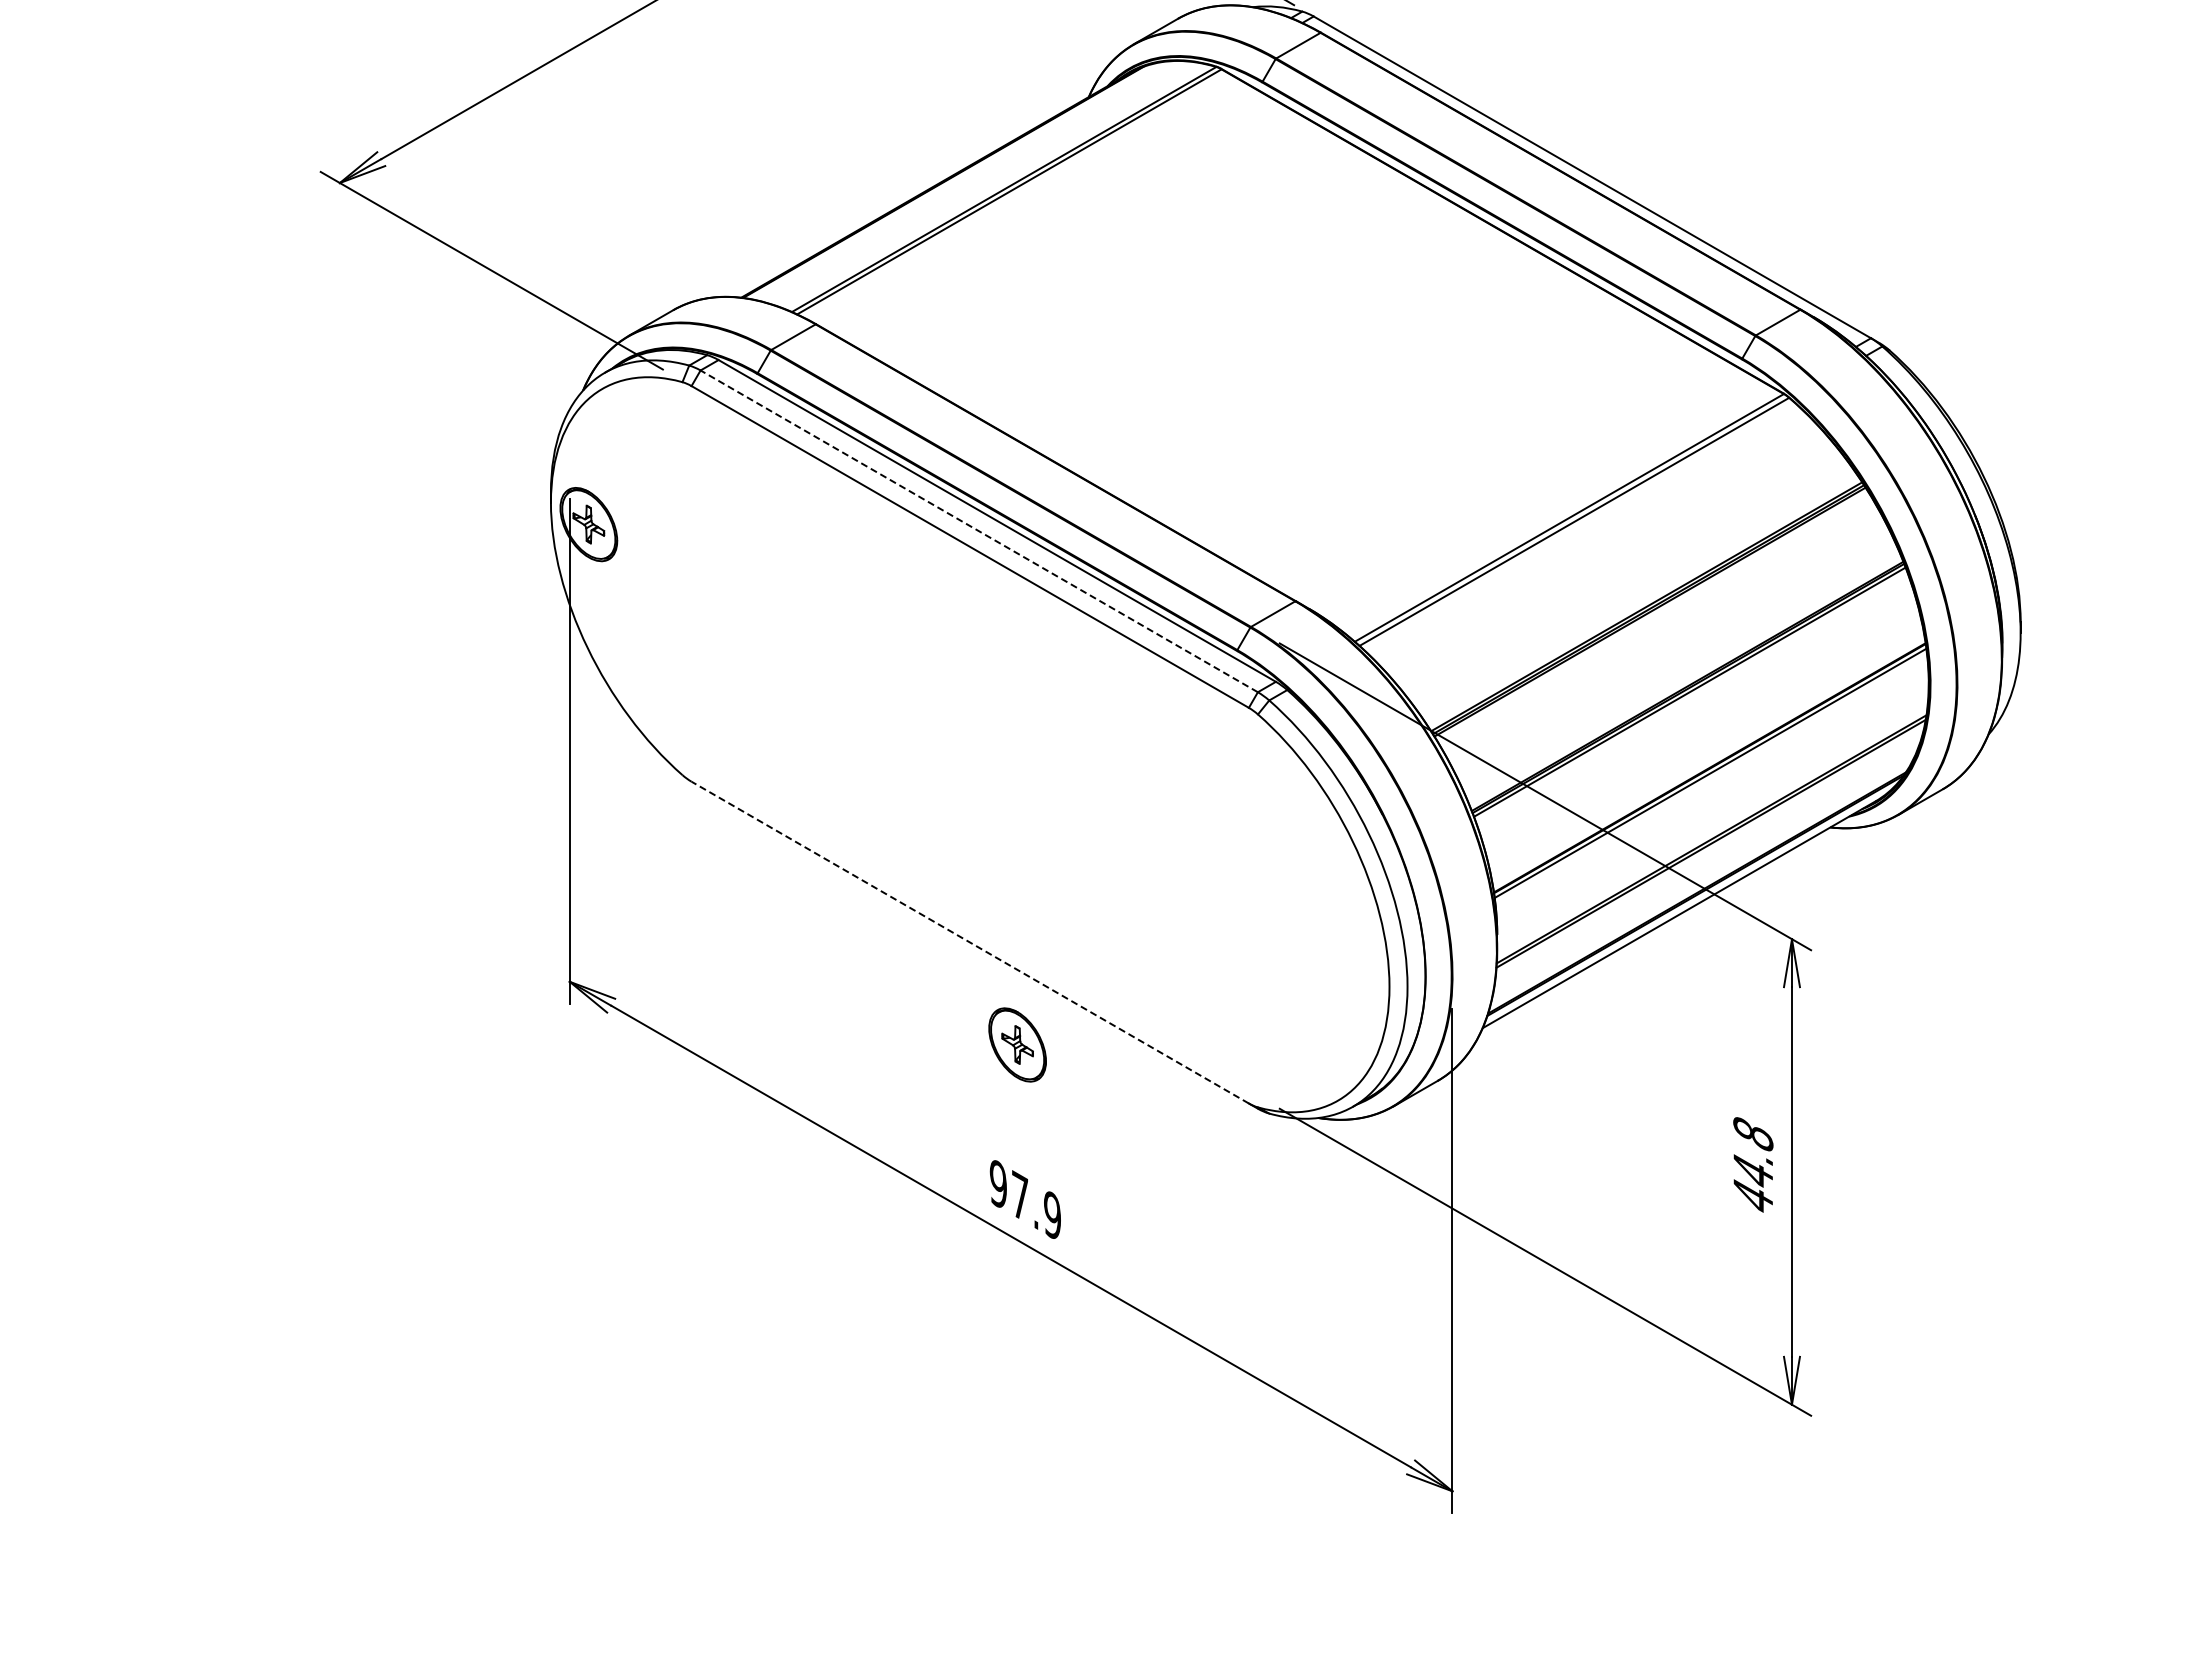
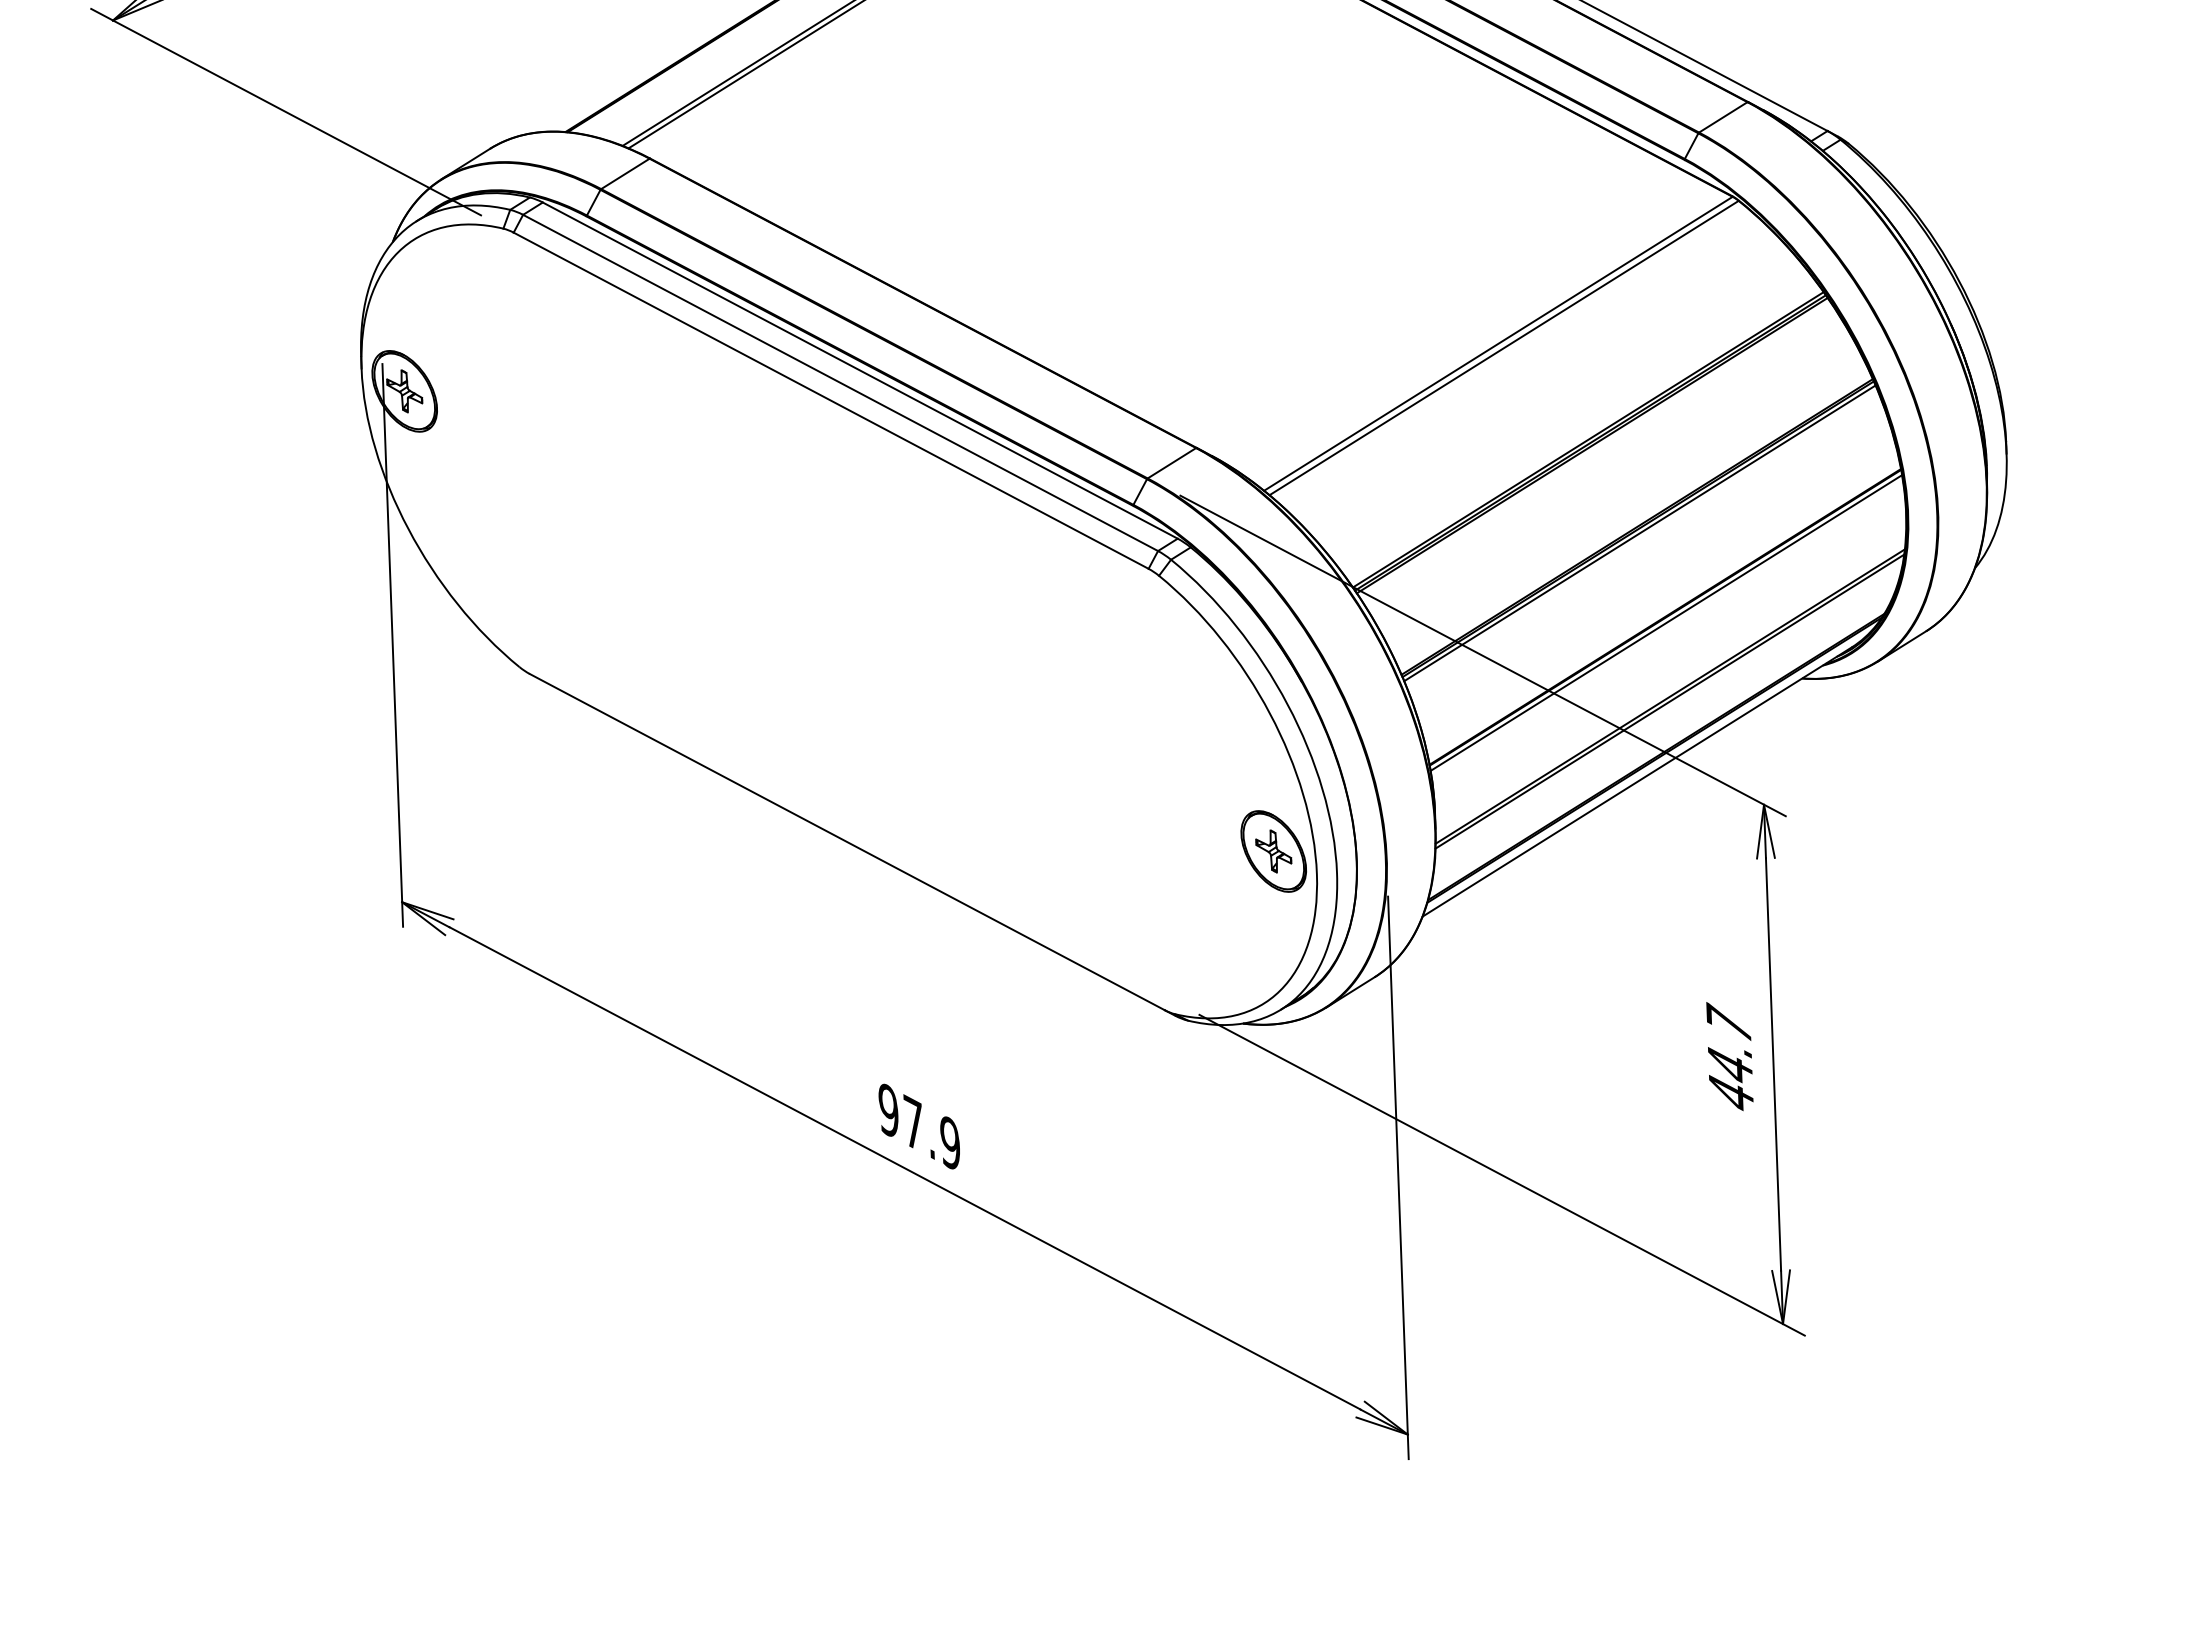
line: (979, 531) -> (840, 383), dashed -> solid
line: (970, 942) -> (847, 841), dashed -> solid
part: (1017, 1044) -> (1273, 850), moved
text: (1753, 1132) -> (1728, 1021), 44.8 -> 44.7

